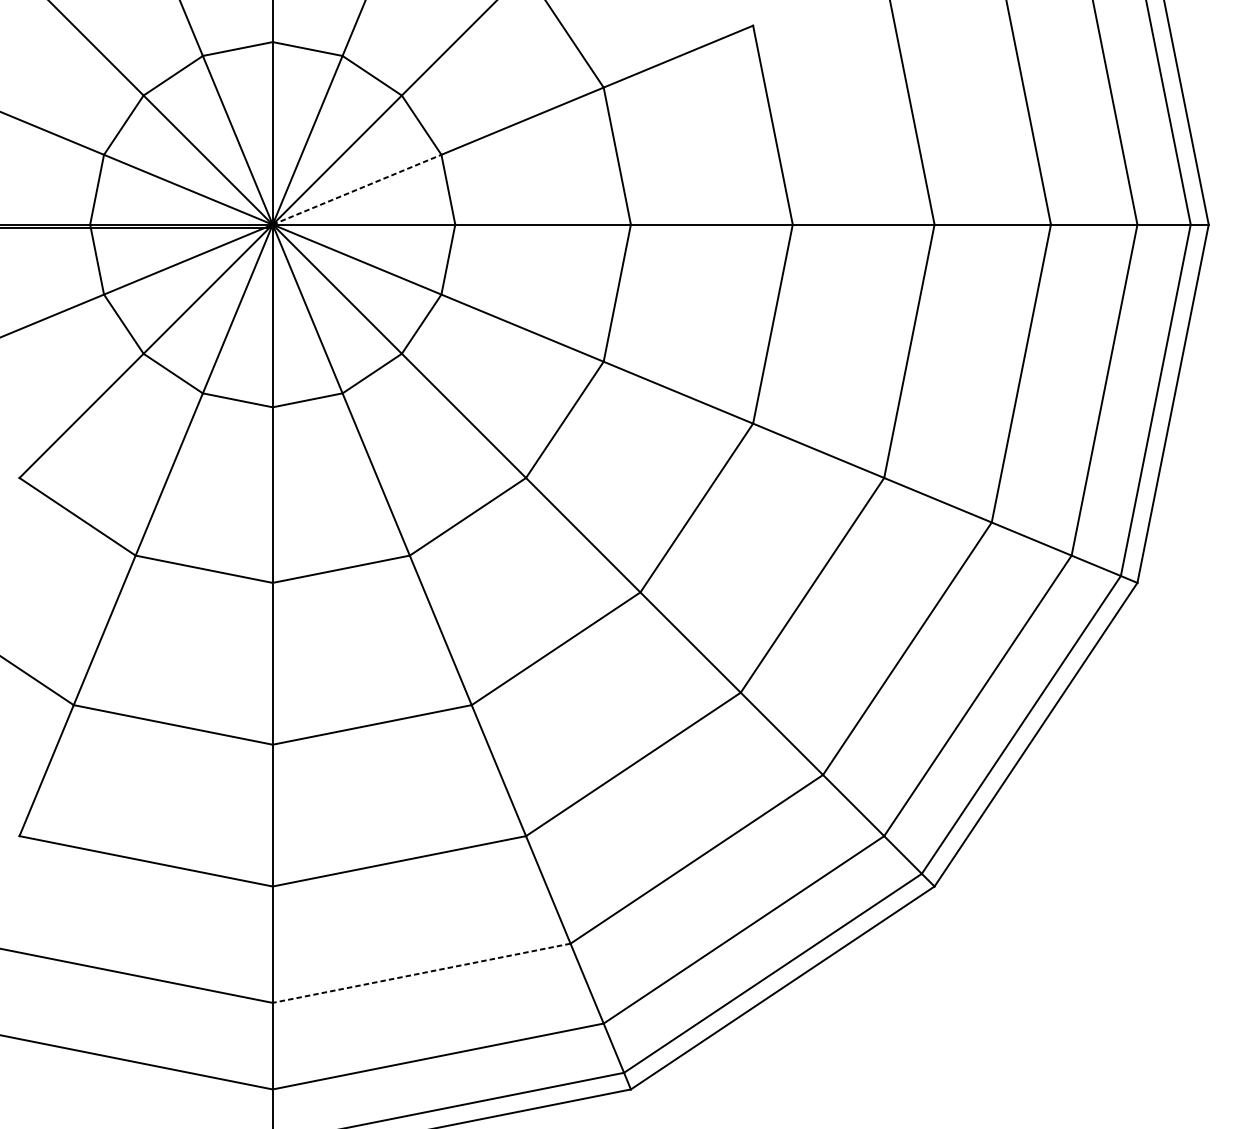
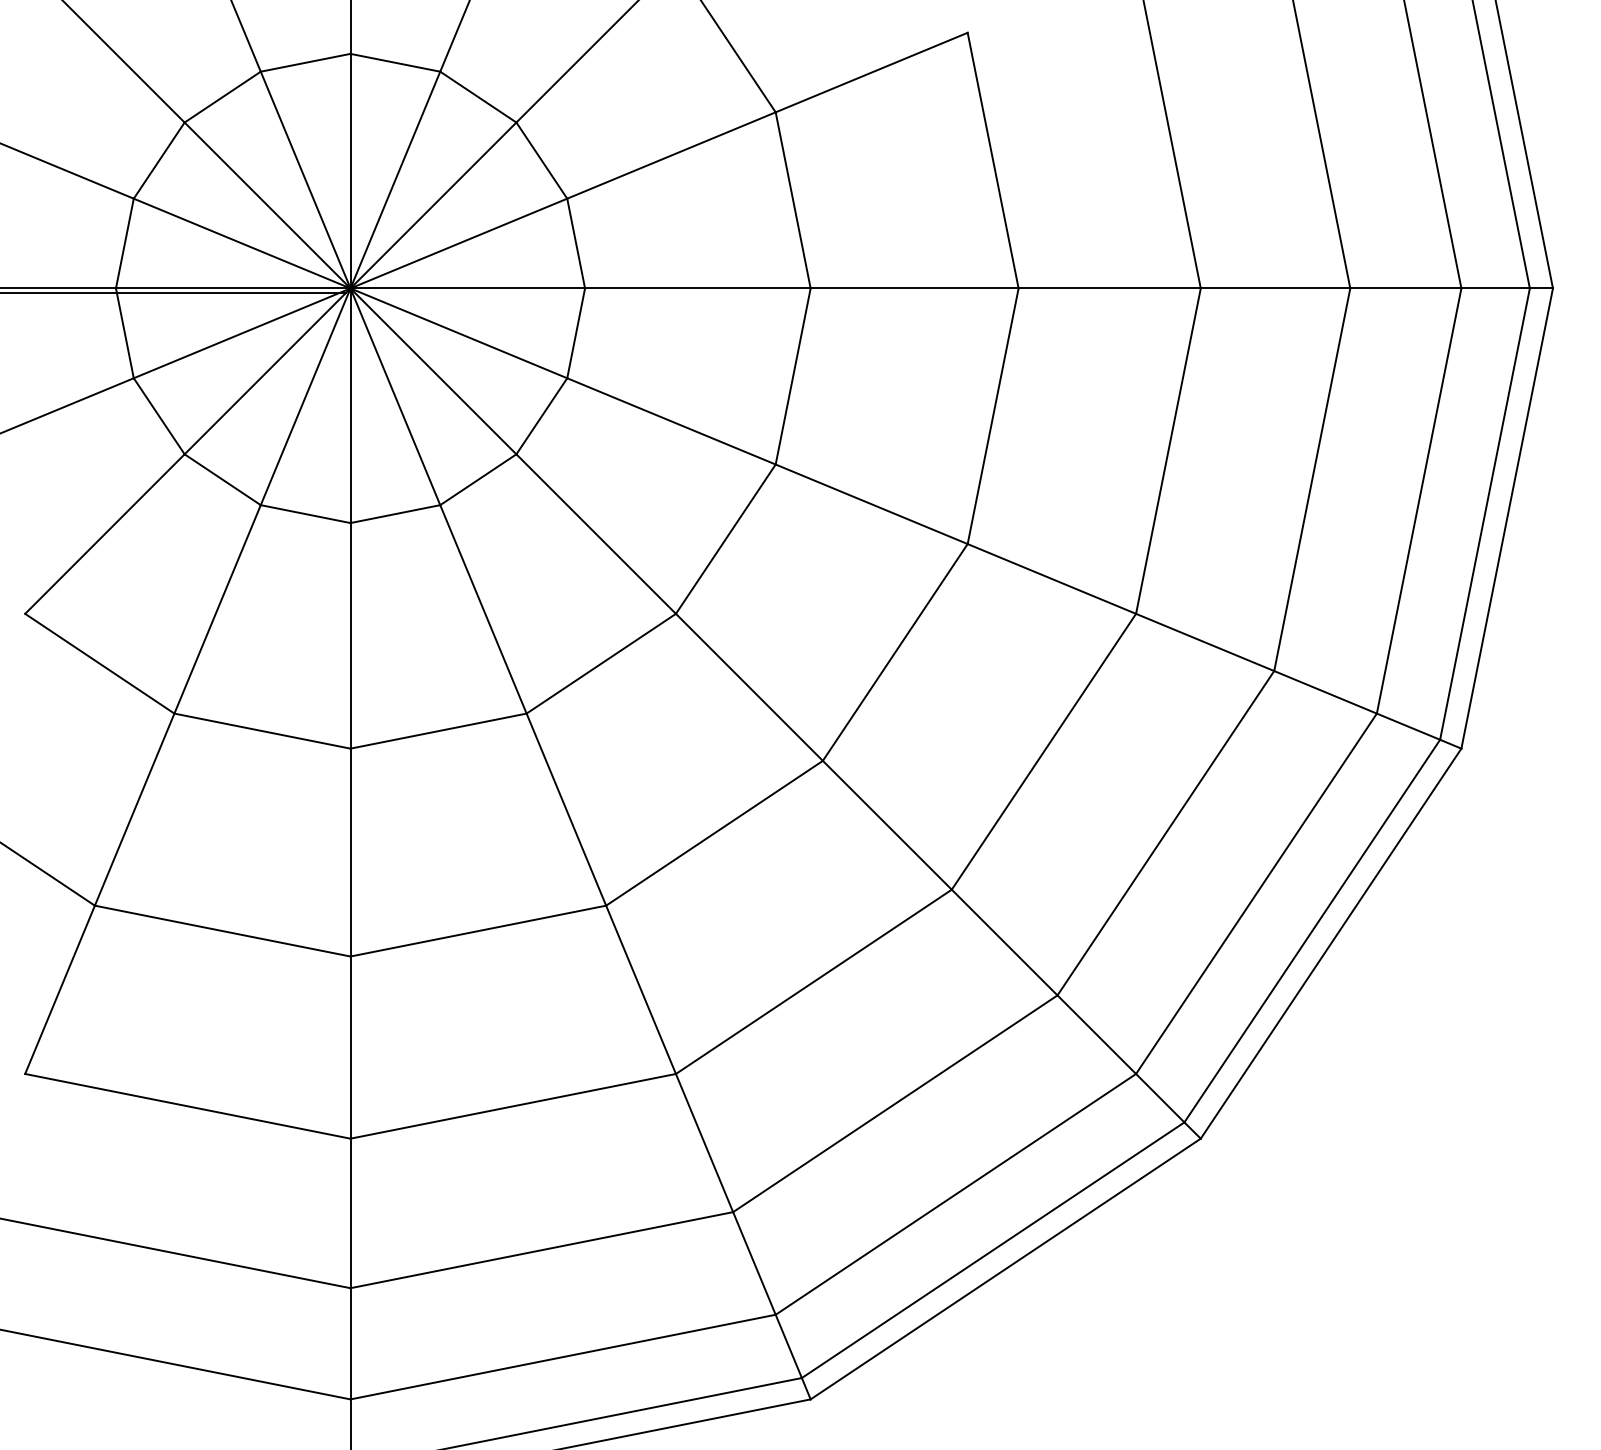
line: (357, 189) -> (459, 243), dashed -> solid
line: (421, 973) -> (541, 1250), dashed -> solid

